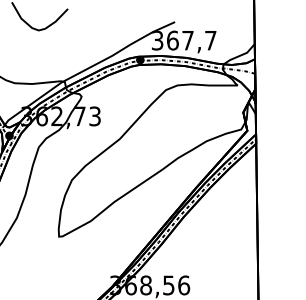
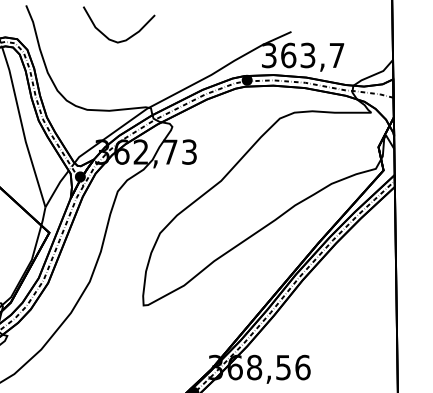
text: (187, 40) -> (307, 55), 367,7 -> 363,7

